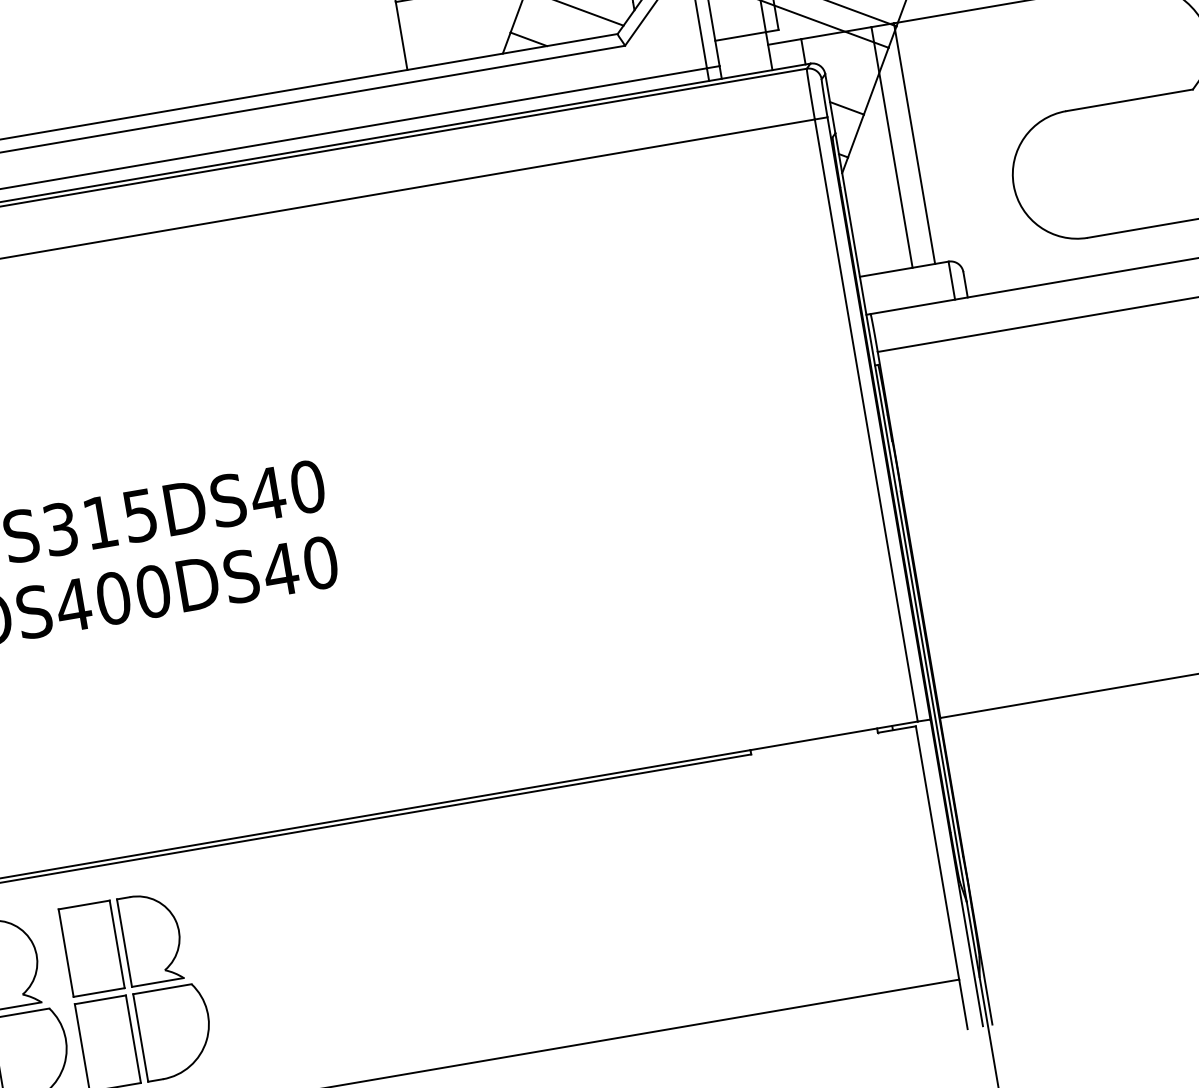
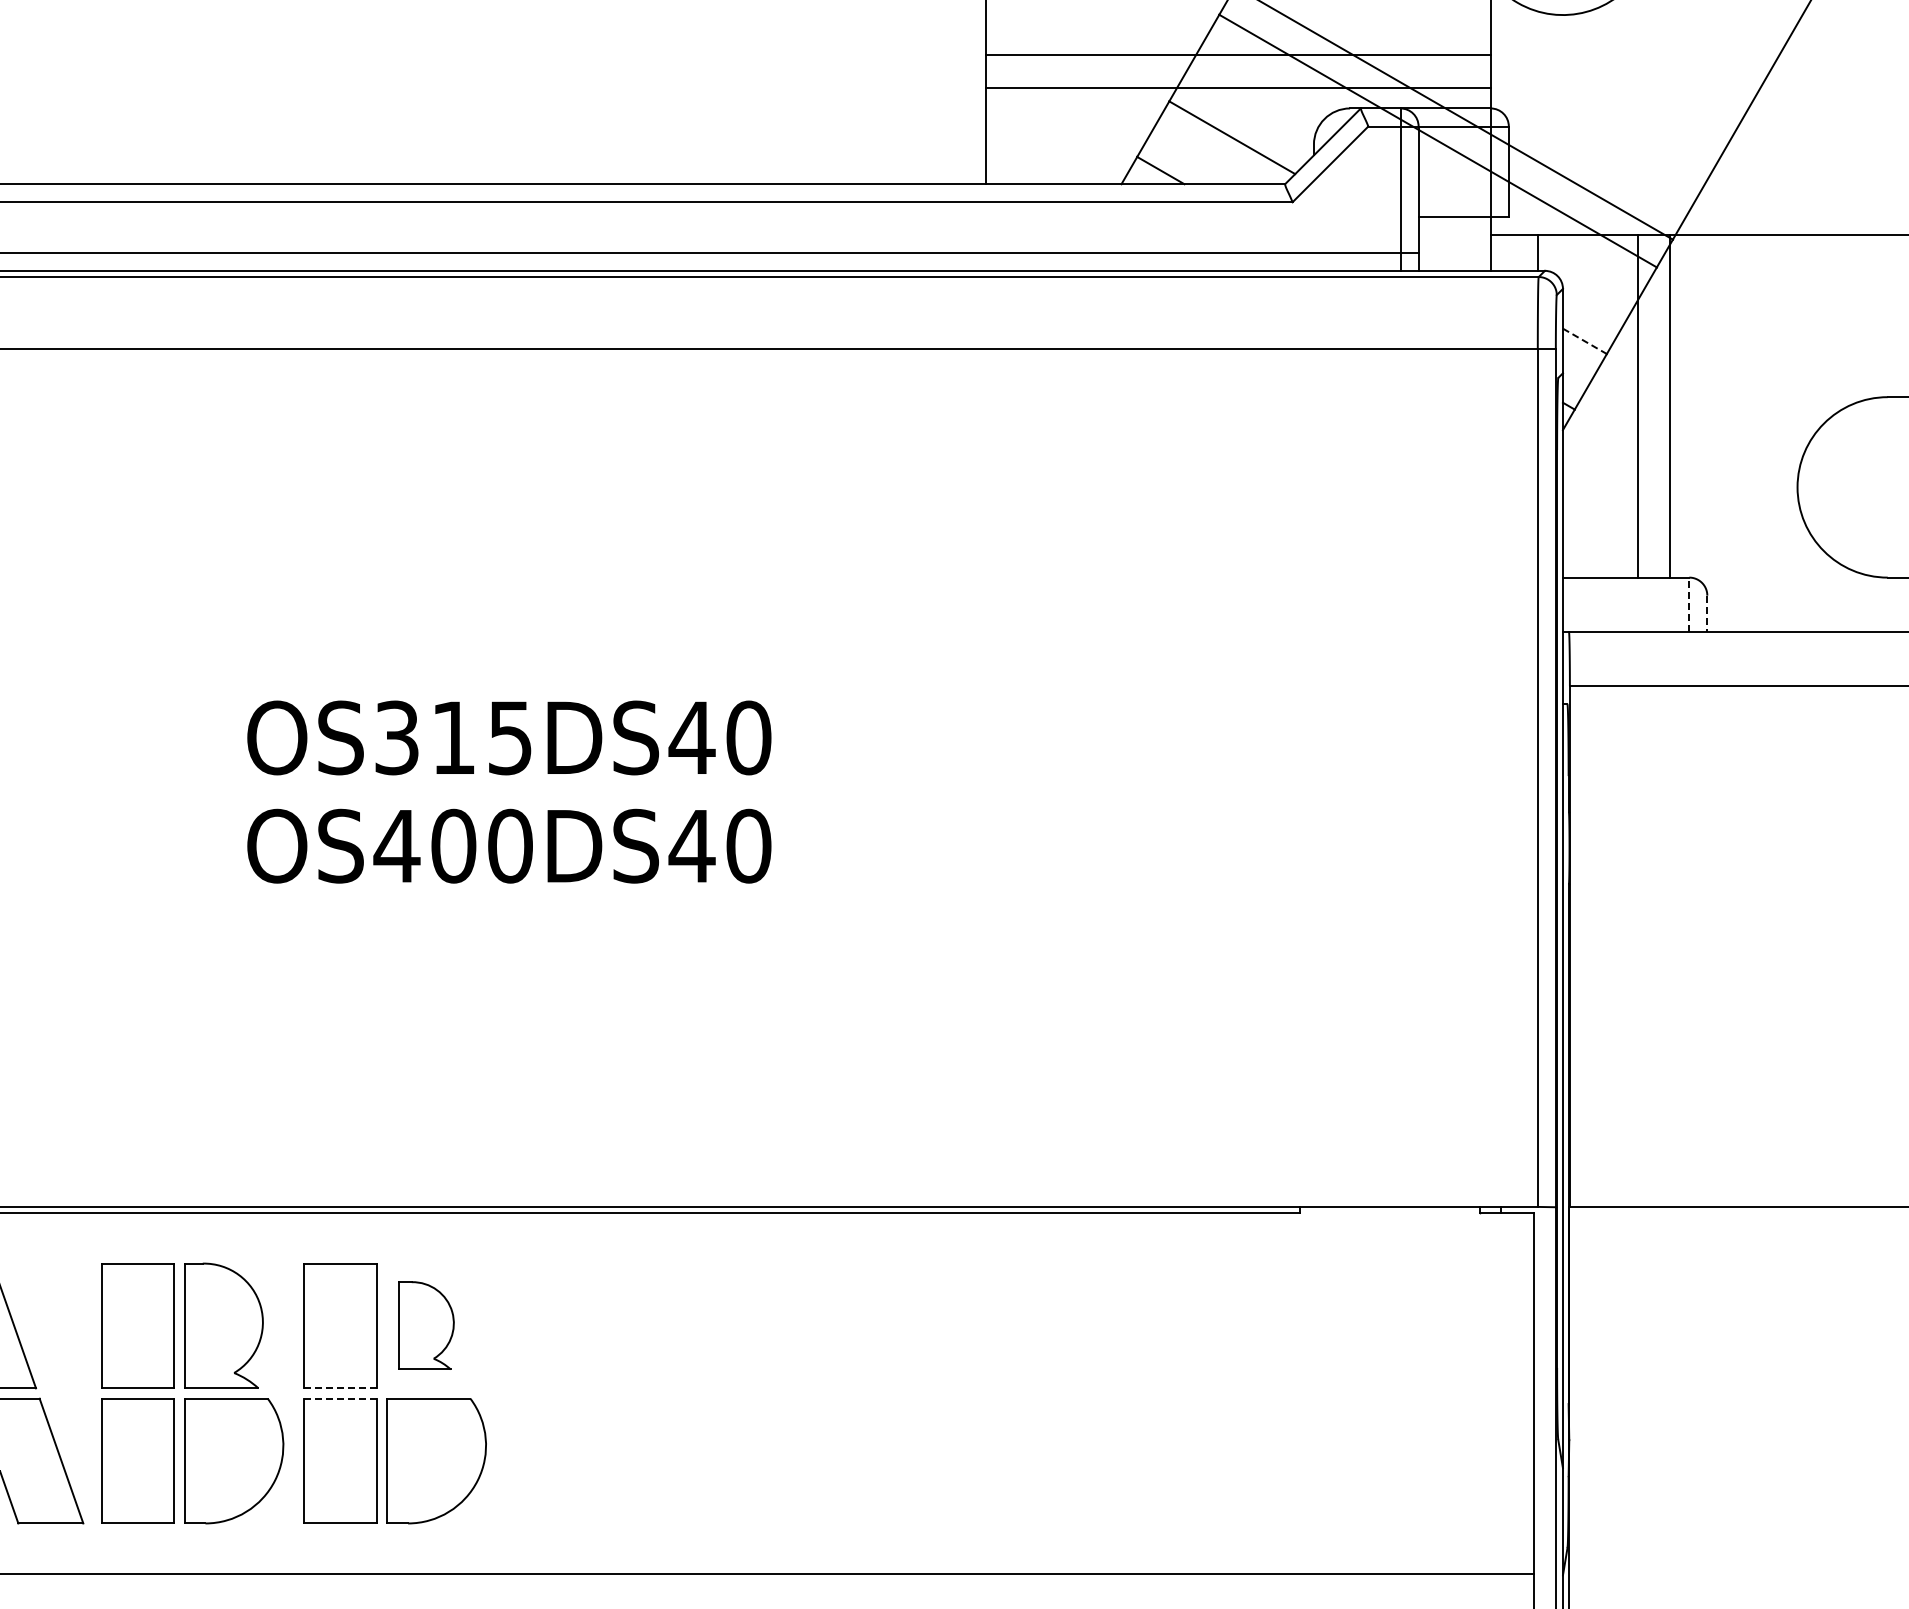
line: (847, 108) -> (1585, 341), solid -> dashed
line: (951, 280) -> (1689, 604), solid -> dashed
line: (965, 285) -> (1707, 614), solid -> dashed
part: (151, 938) -> (426, 1325), size x0.7
line: (99, 992) -> (341, 1388), solid -> dashed
line: (100, 999) -> (340, 1398), solid -> dashed

